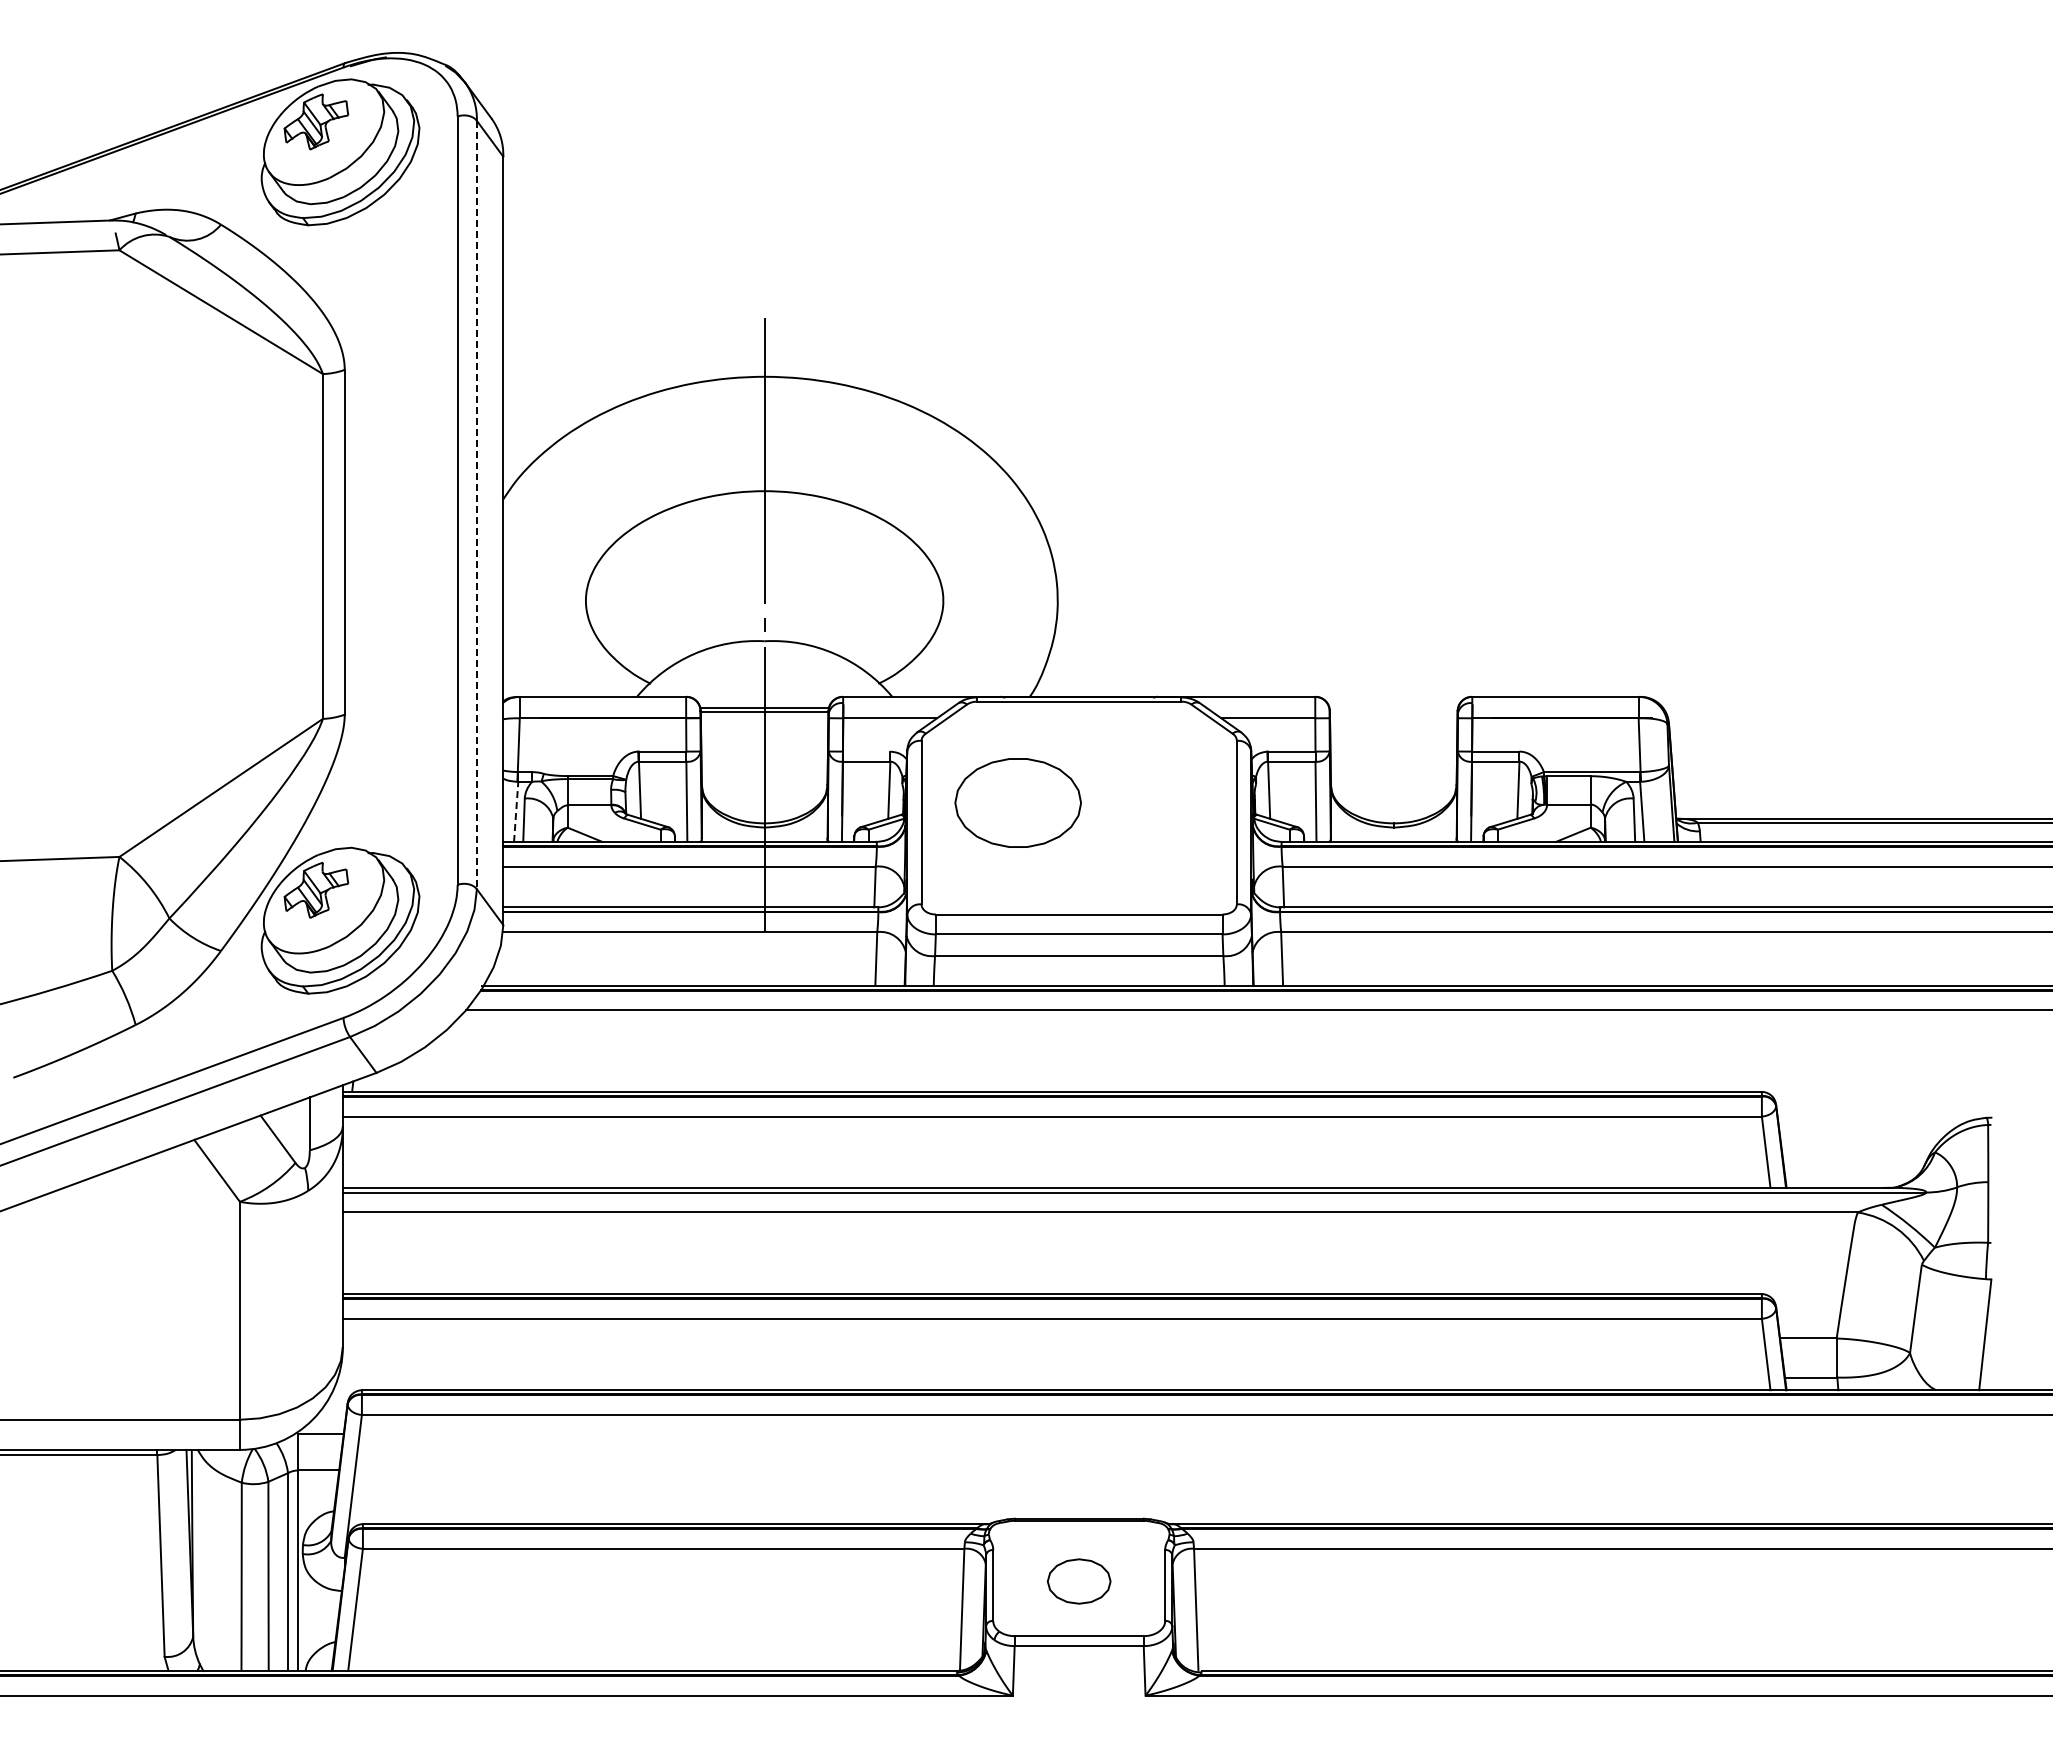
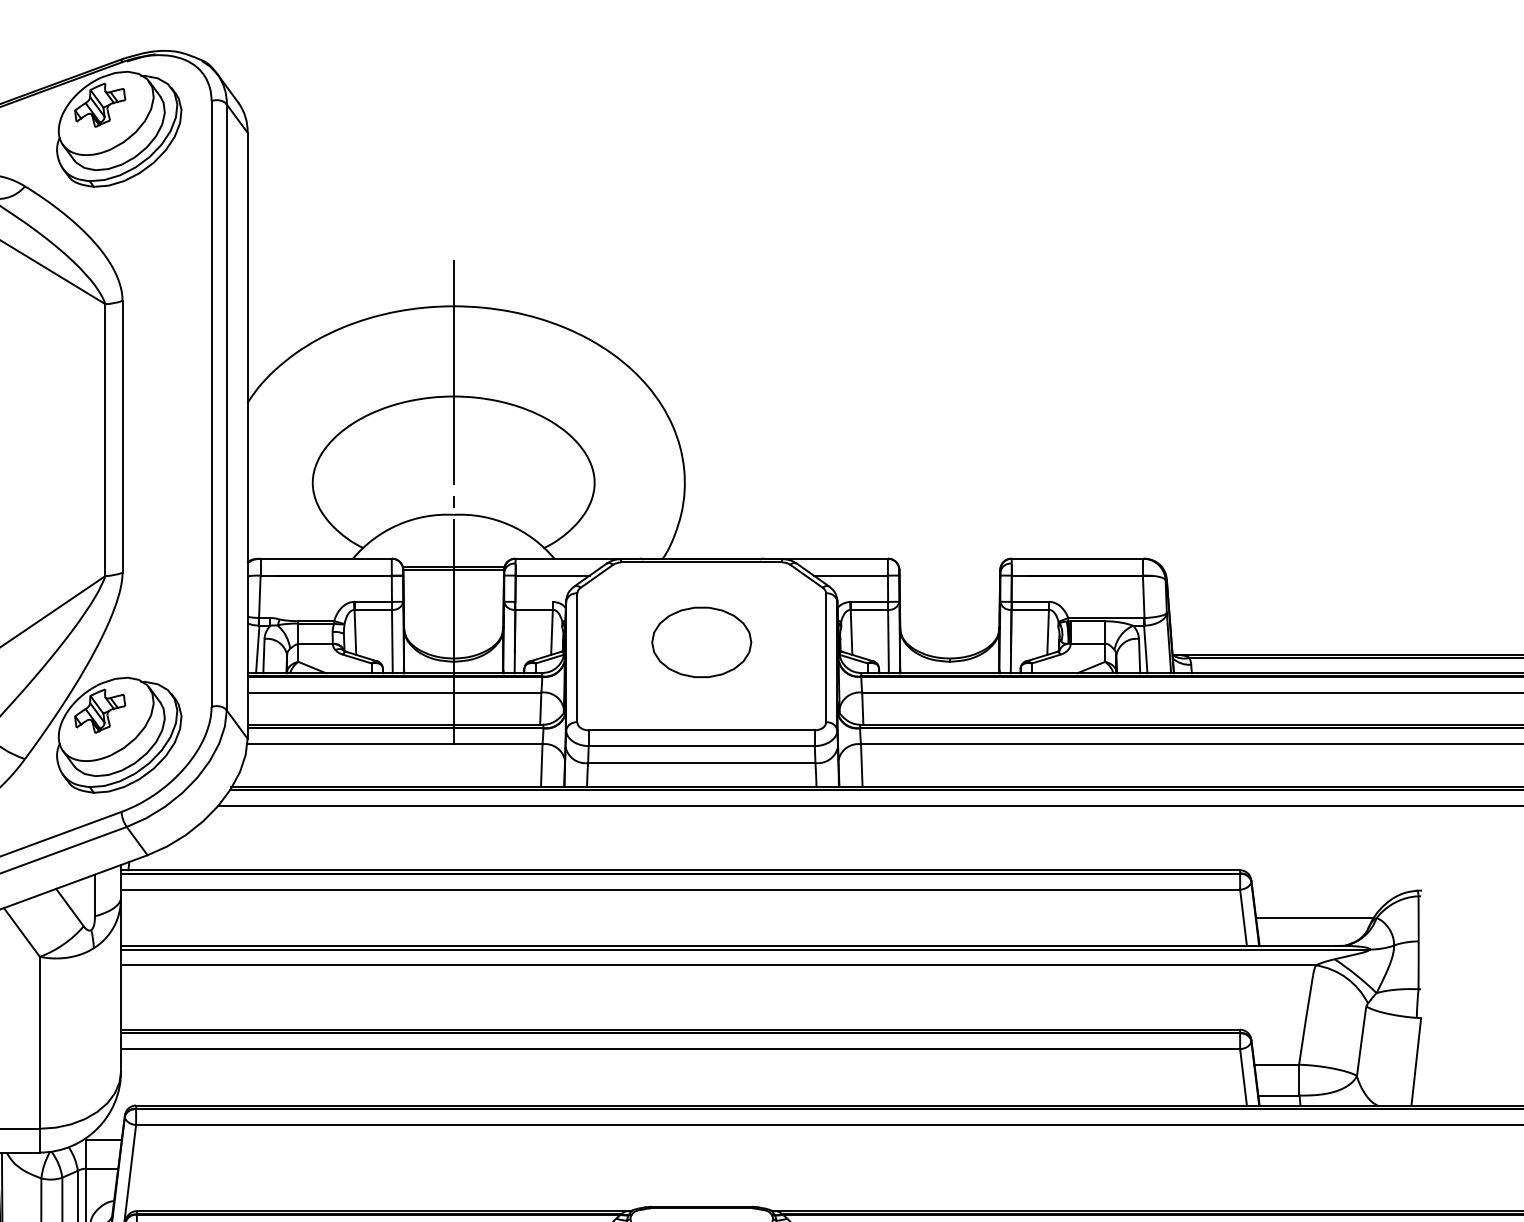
line: (476, 505) -> (226, 407), dashed -> solid
part: (1017, 802) -> (701, 642), moved
line: (516, 811) -> (258, 649), dashed -> solid
line: (1856, 1152) -> (1314, 918), added

